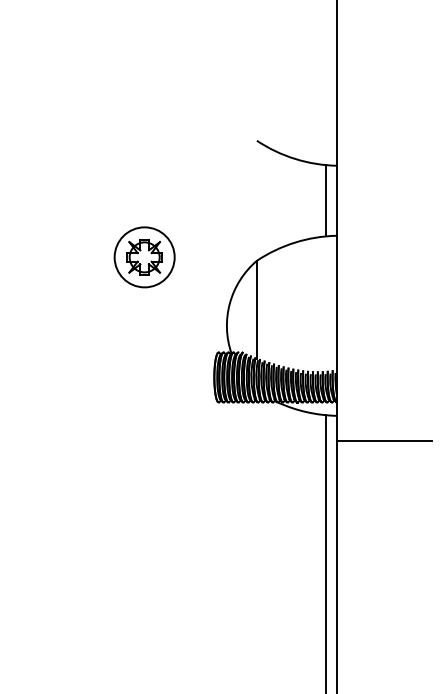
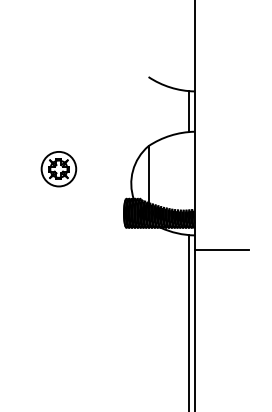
part: (143, 257) -> (58, 169), moved

